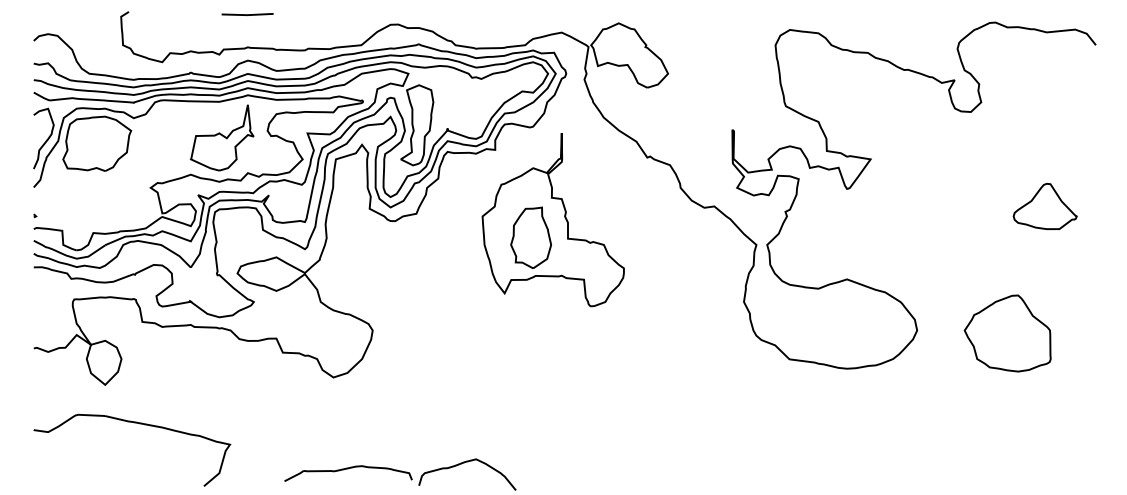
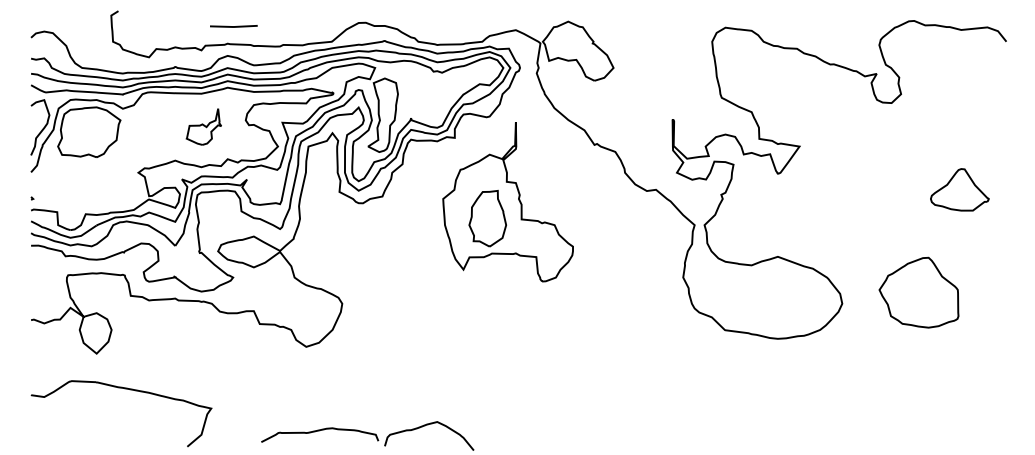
line: (247, 14) -> (233, 26), moved
part: (221, 137) -> (203, 126), size x0.6
part: (1007, 333) -> (918, 292), moved

